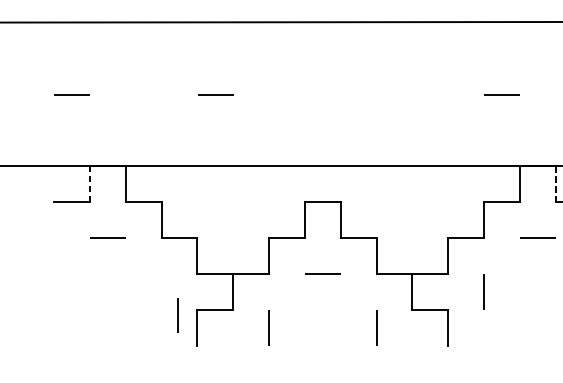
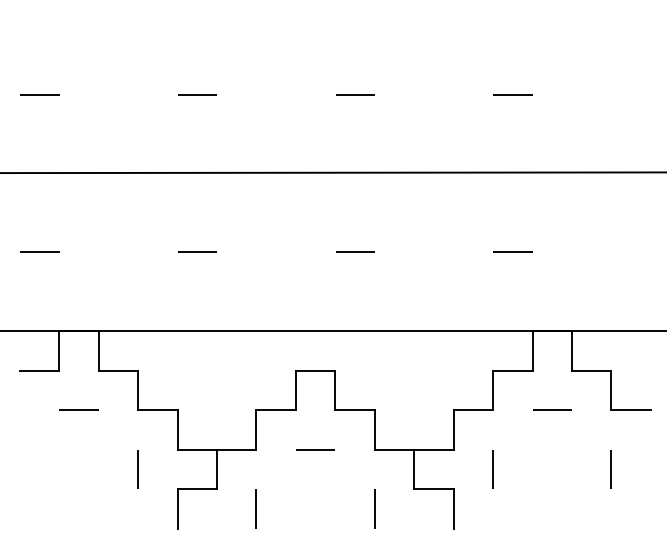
line: (359, 93) -> (355, 251), added
line: (90, 184) -> (59, 351), dashed -> solid
line: (556, 184) -> (572, 351), dashed -> solid
line: (177, 315) -> (137, 469), moved

